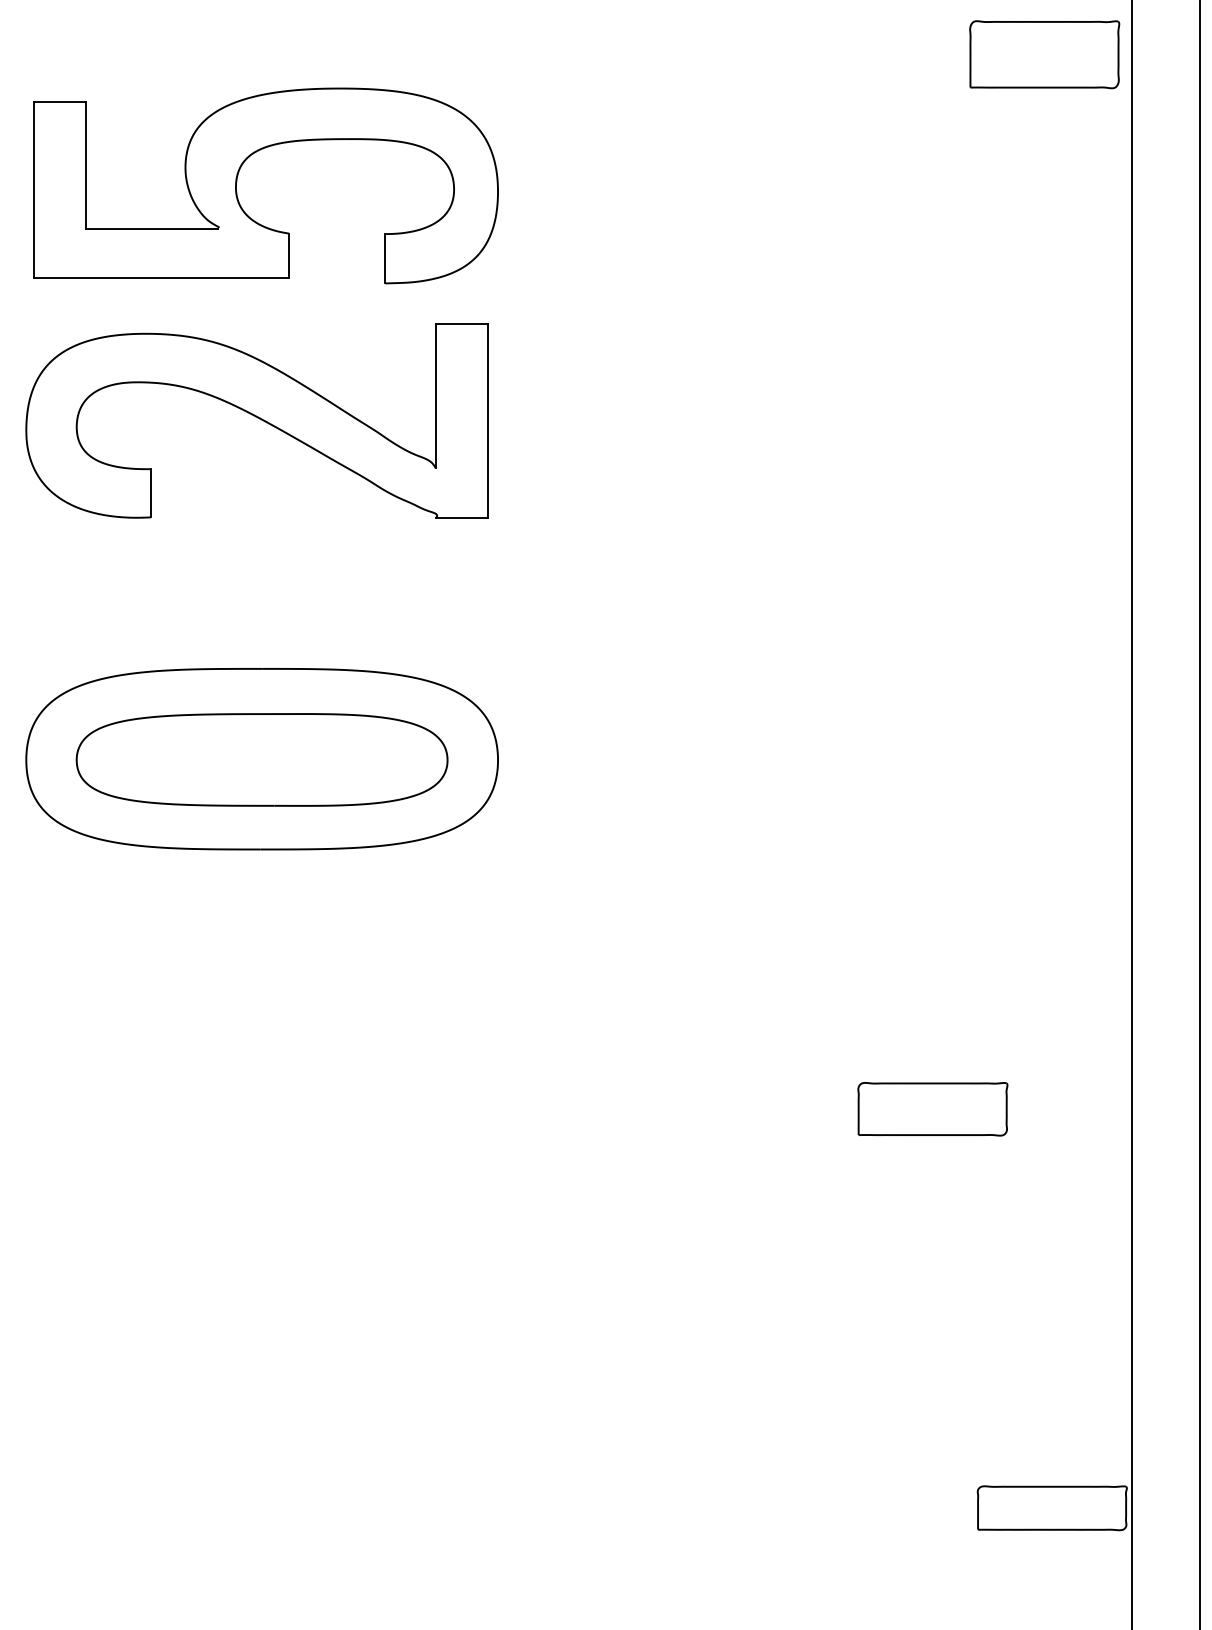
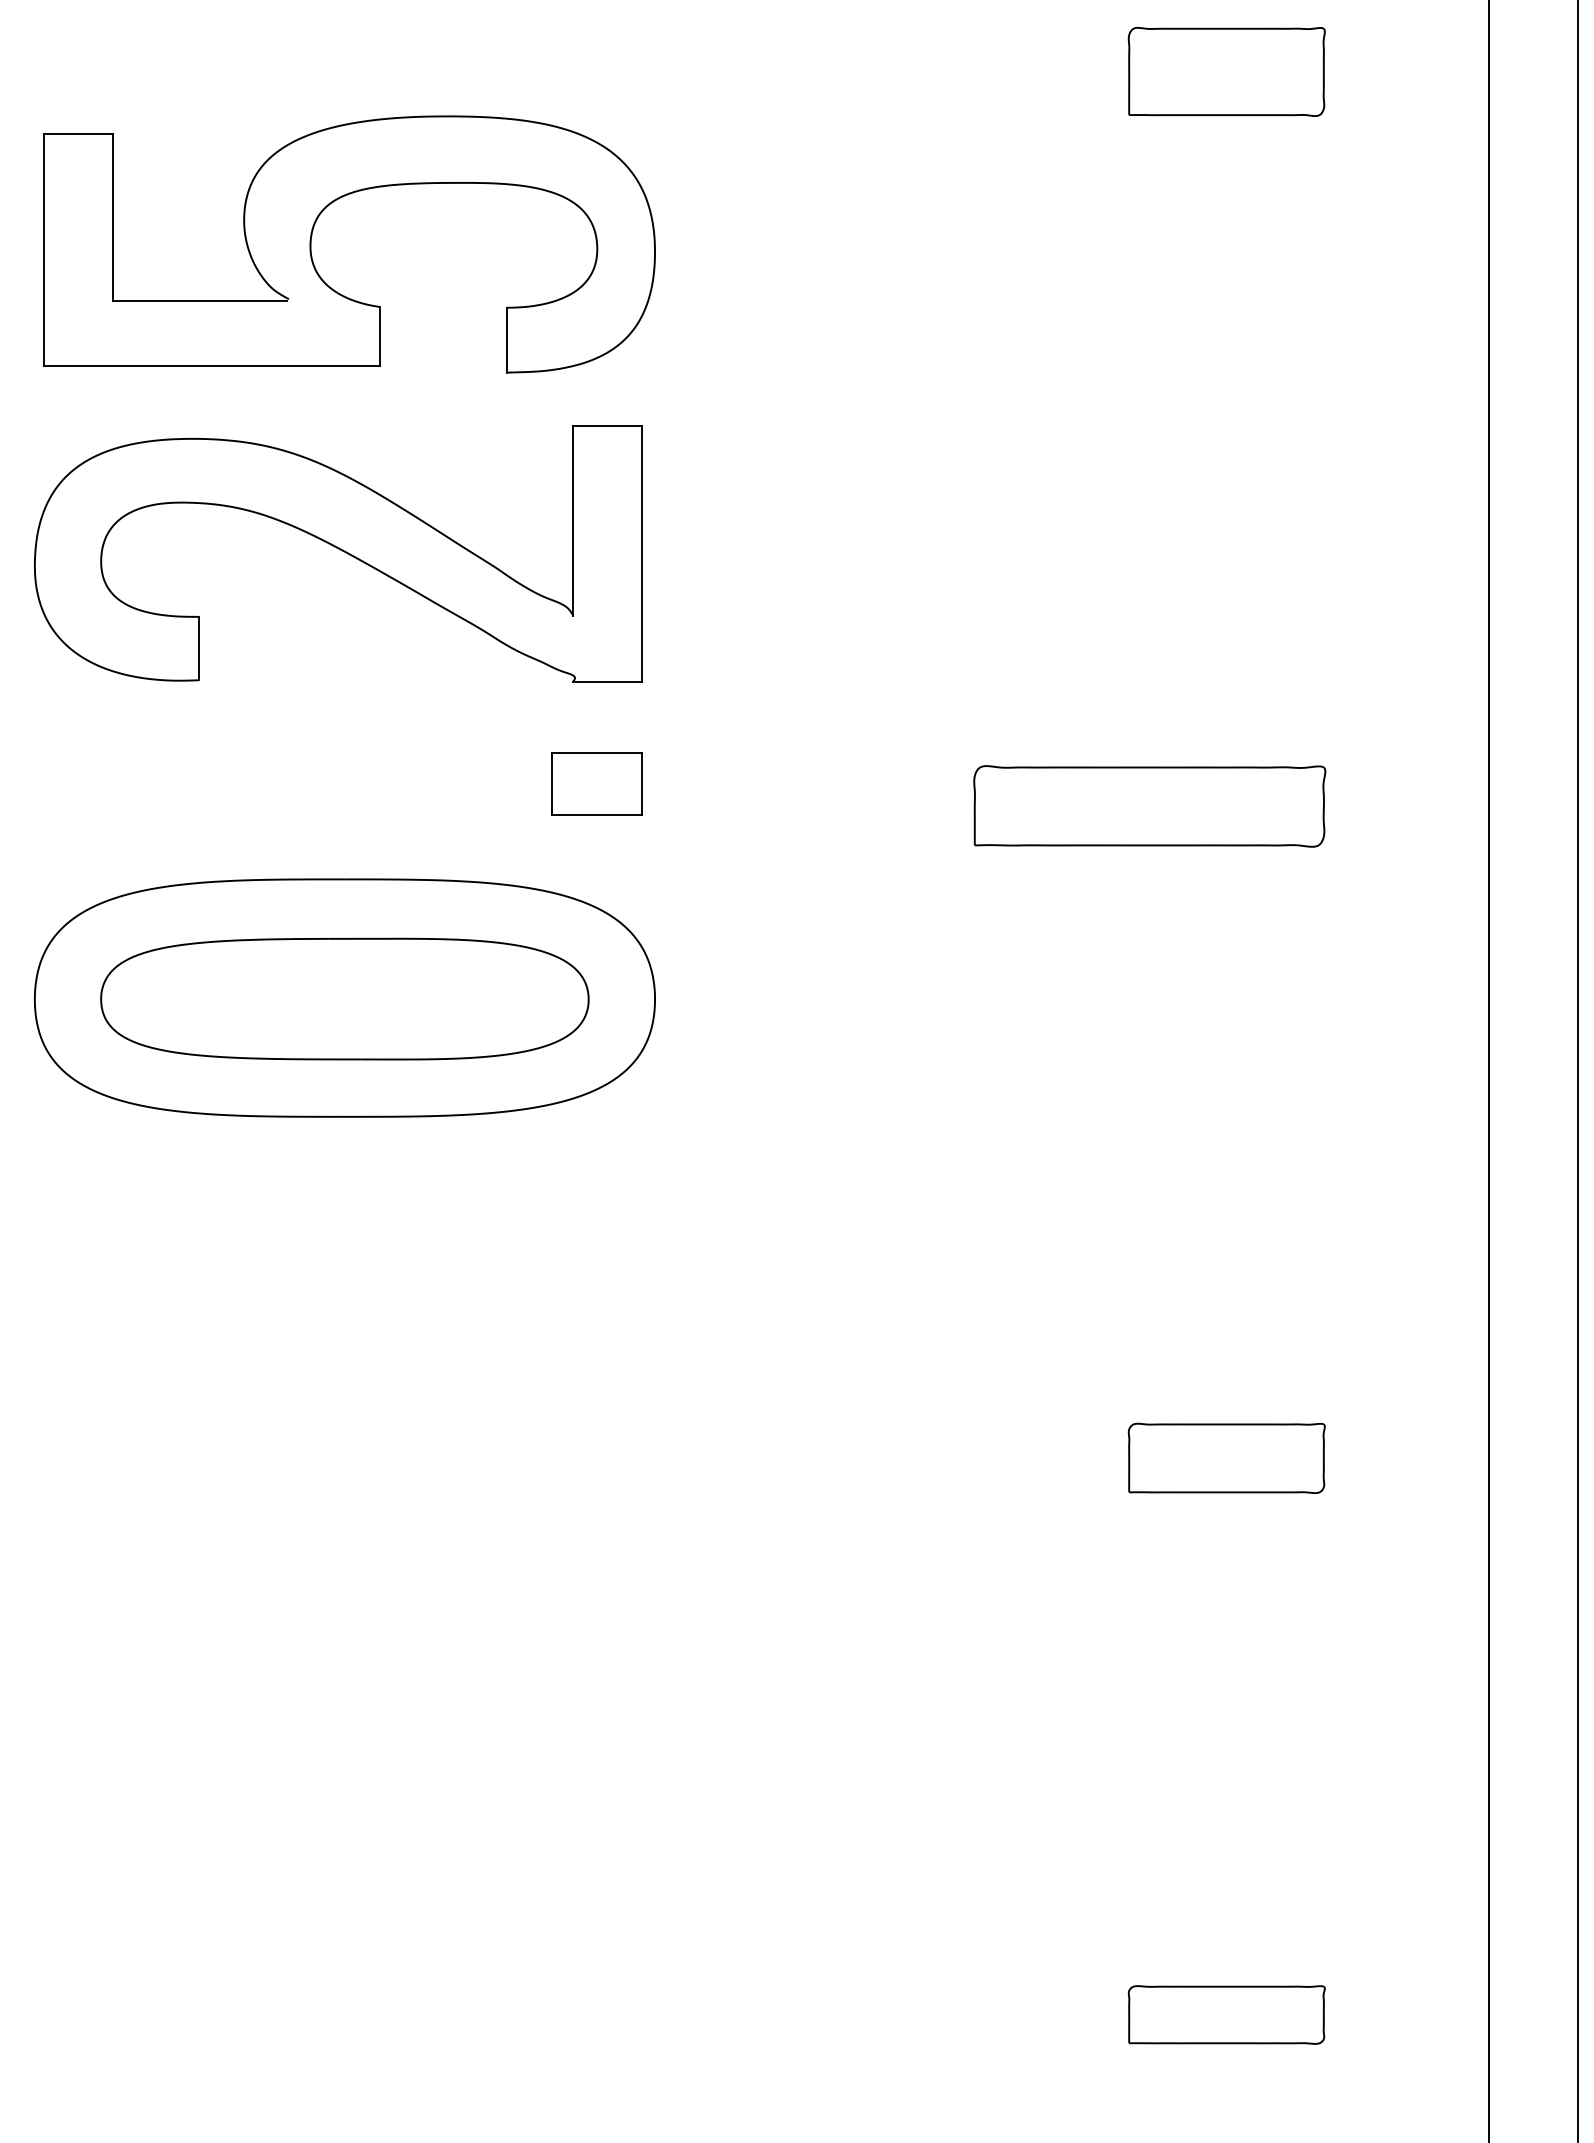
part: (1044, 54) -> (1226, 71), moved
part: (453, 595) -> (596, 783), added
part: (874, 613) -> (1149, 806), added
part: (1052, 1507) -> (1226, 2014), moved

